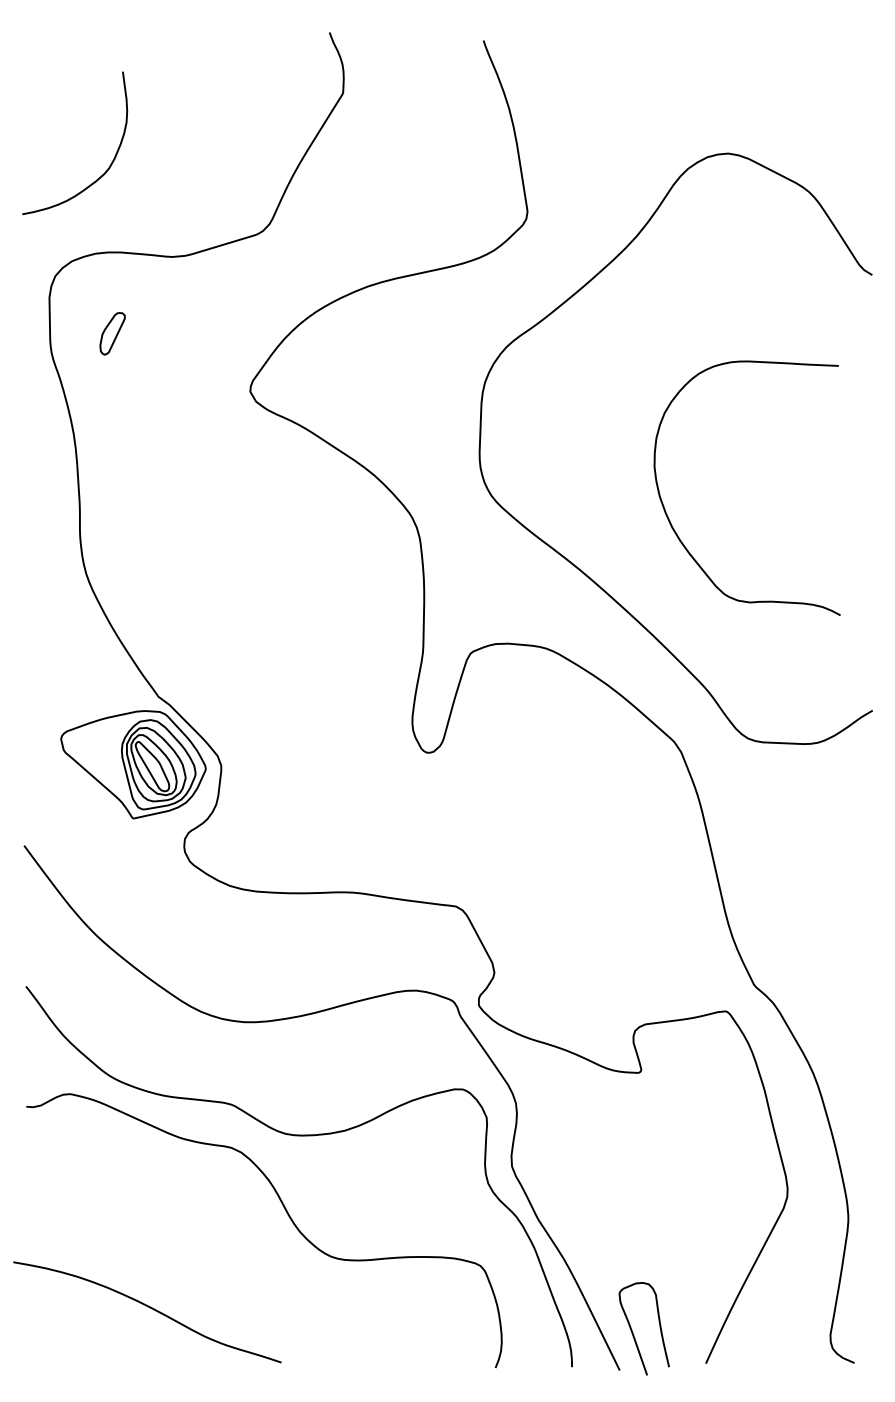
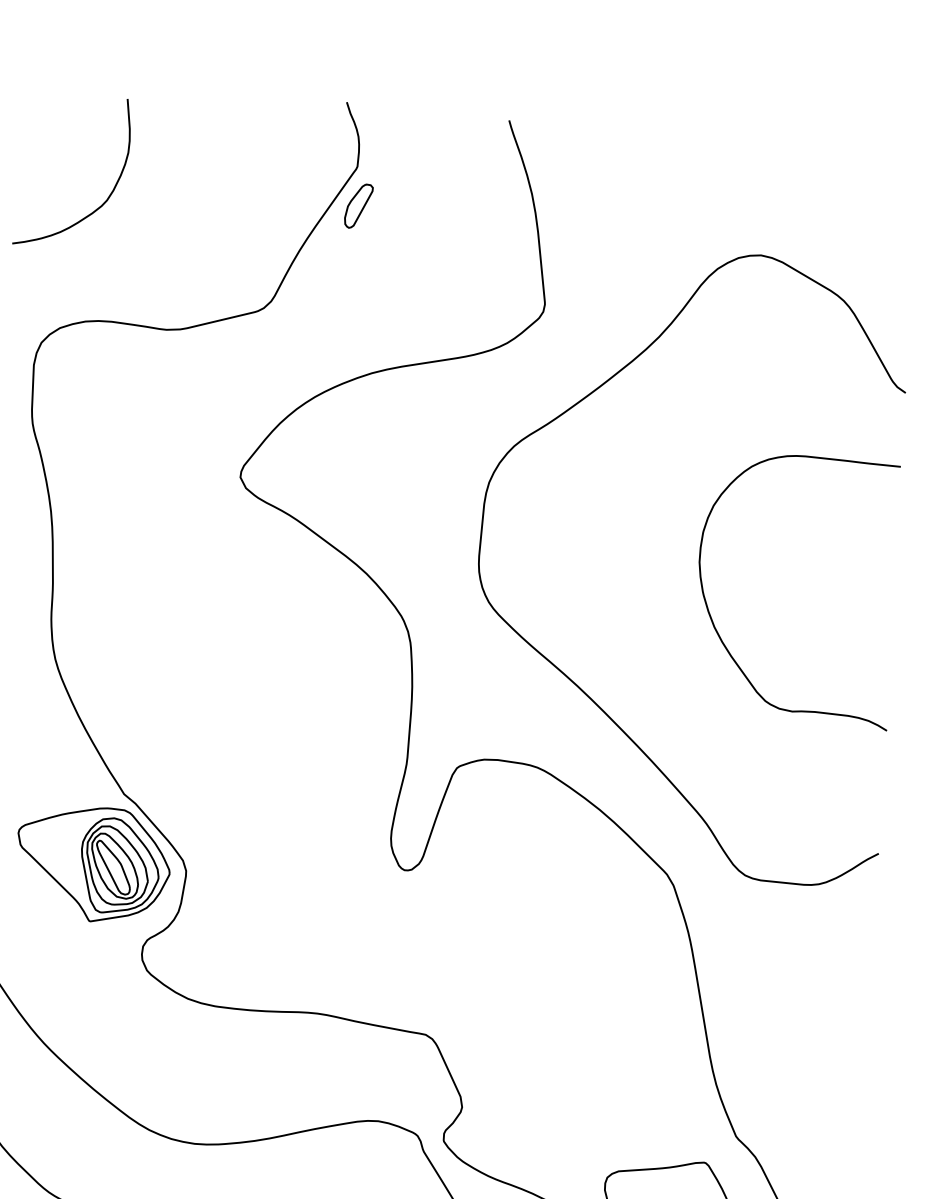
curve: (110, 163) -> (108, 195), moved
part: (112, 333) -> (358, 205), moved
curve: (670, 520) -> (713, 619), moved

